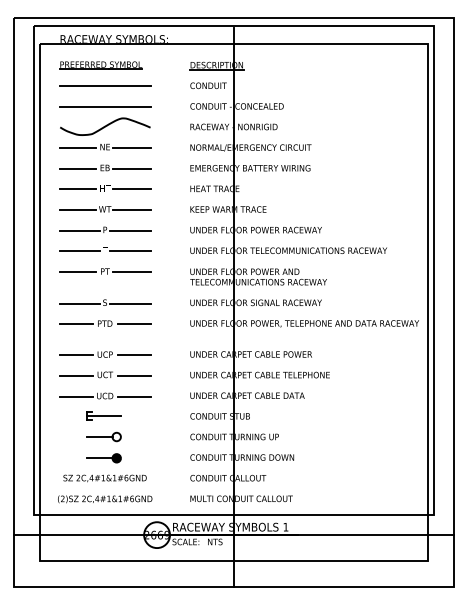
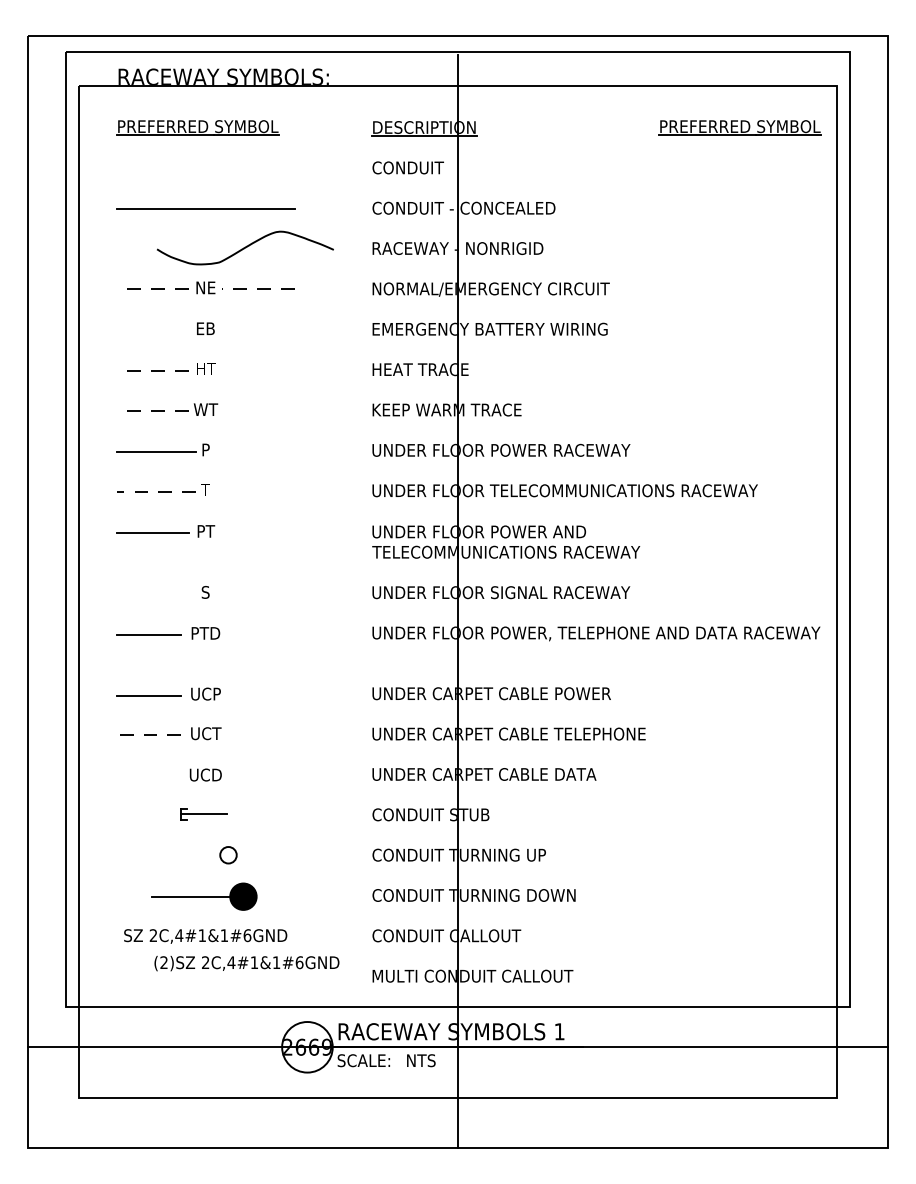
part: (377, 65) -> (738, 128), added
line: (104, 86) -> (204, 169), removed
curve: (105, 126) -> (245, 247), moved
line: (77, 147) -> (151, 288), solid -> dashed
line: (131, 147) -> (257, 288), solid -> dashed
line: (77, 168) -> (151, 329), removed
line: (131, 168) -> (257, 329), removed
line: (77, 189) -> (151, 370), solid -> dashed
line: (131, 189) -> (257, 370), removed
line: (77, 210) -> (151, 411), solid -> dashed
line: (131, 210) -> (257, 411), removed
line: (129, 230) -> (253, 451), removed
line: (79, 251) -> (155, 492), solid -> dashed
line: (129, 251) -> (253, 492), removed
line: (131, 272) -> (257, 533), removed
line: (79, 303) -> (155, 593), removed
line: (130, 303) -> (255, 593), removed
line: (133, 324) -> (261, 635), removed
line: (133, 355) -> (261, 695), removed
line: (75, 375) -> (147, 734), solid -> dashed
line: (133, 375) -> (261, 734), removed
line: (75, 396) -> (147, 775), removed
line: (133, 396) -> (261, 775), removed
part: (103, 415) -> (202, 813), size x0.7
line: (99, 437) -> (194, 856), removed
part: (103, 458) -> (202, 897), size x1.6
text: (105, 499) -> (247, 963), moved

